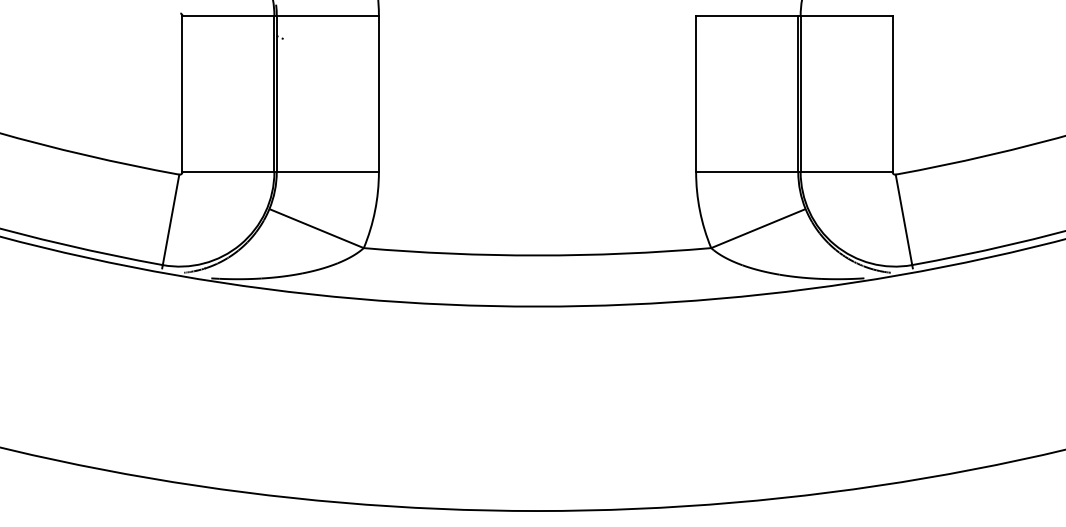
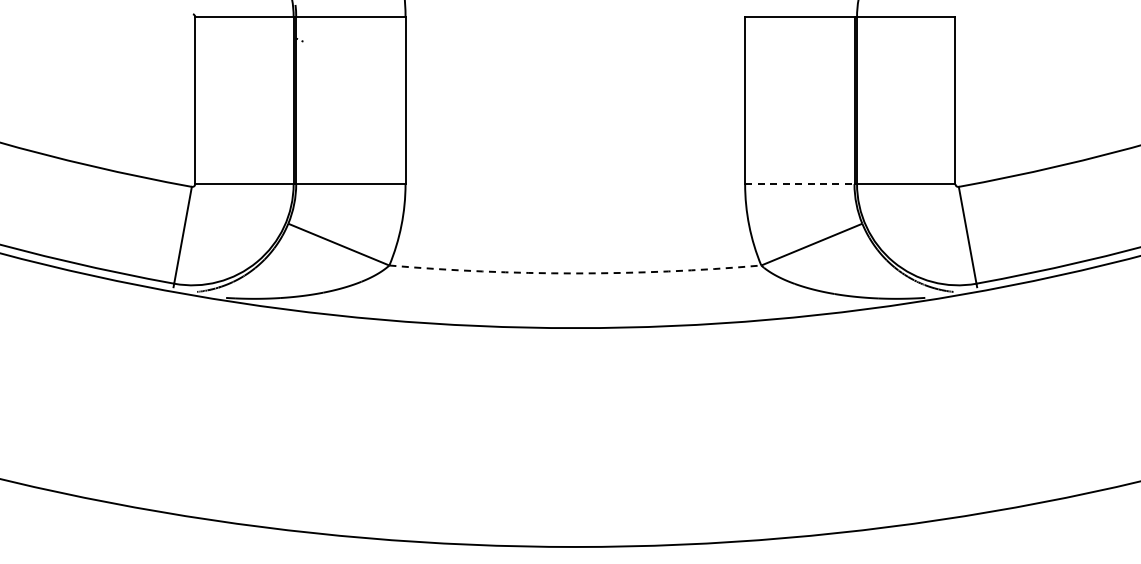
line: (746, 172) -> (799, 184), solid -> dashed
arc: (537, 255) -> (575, 273), solid -> dashed

